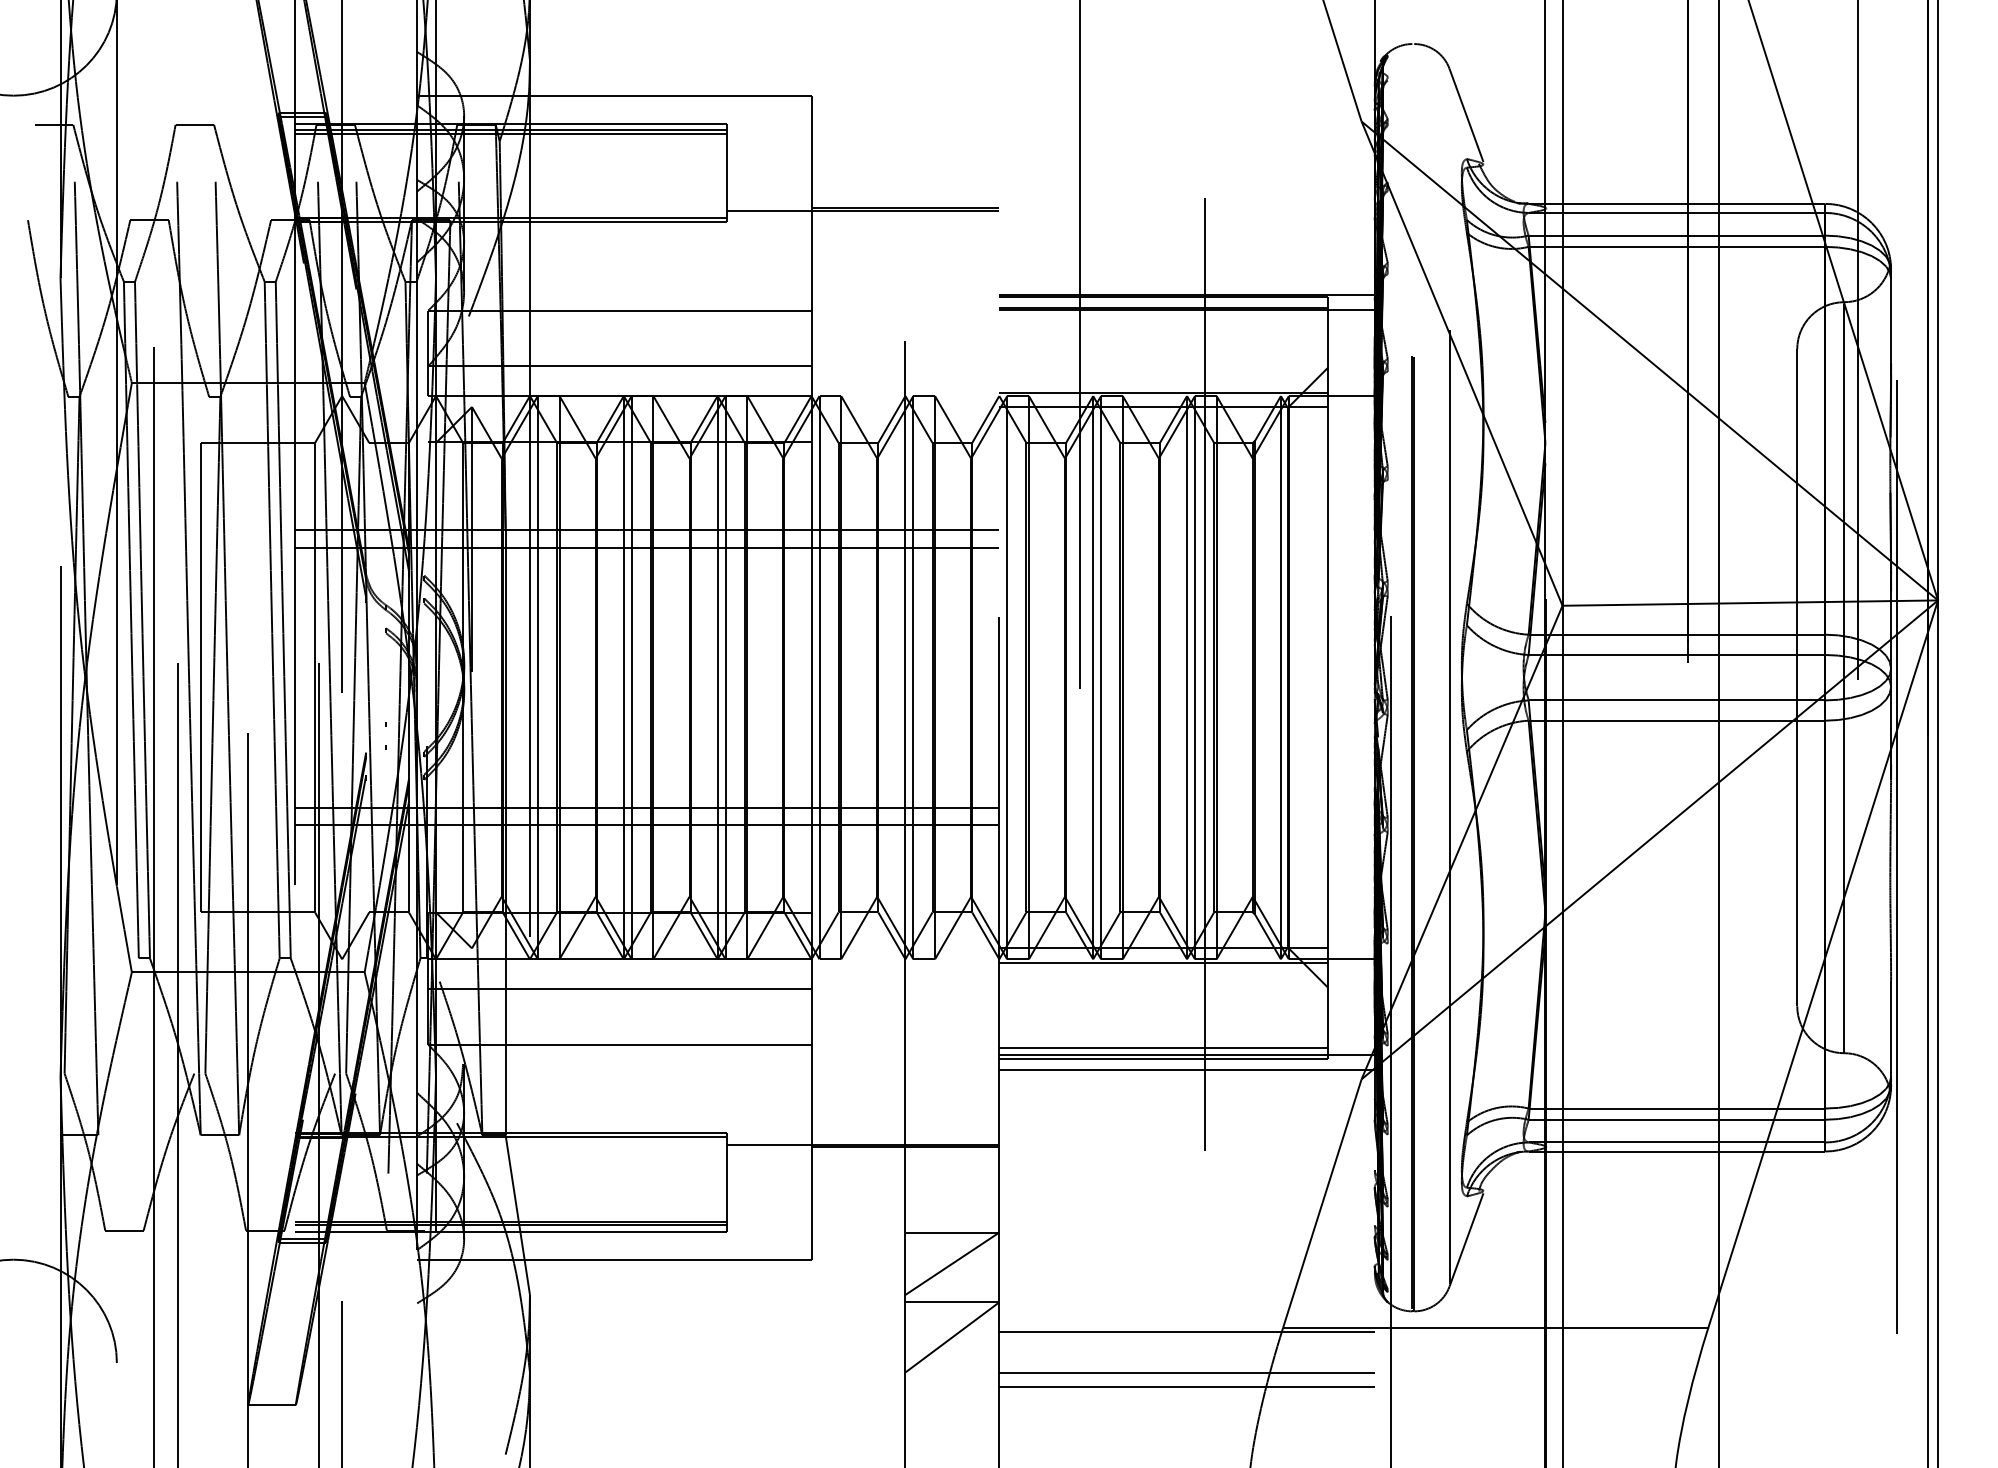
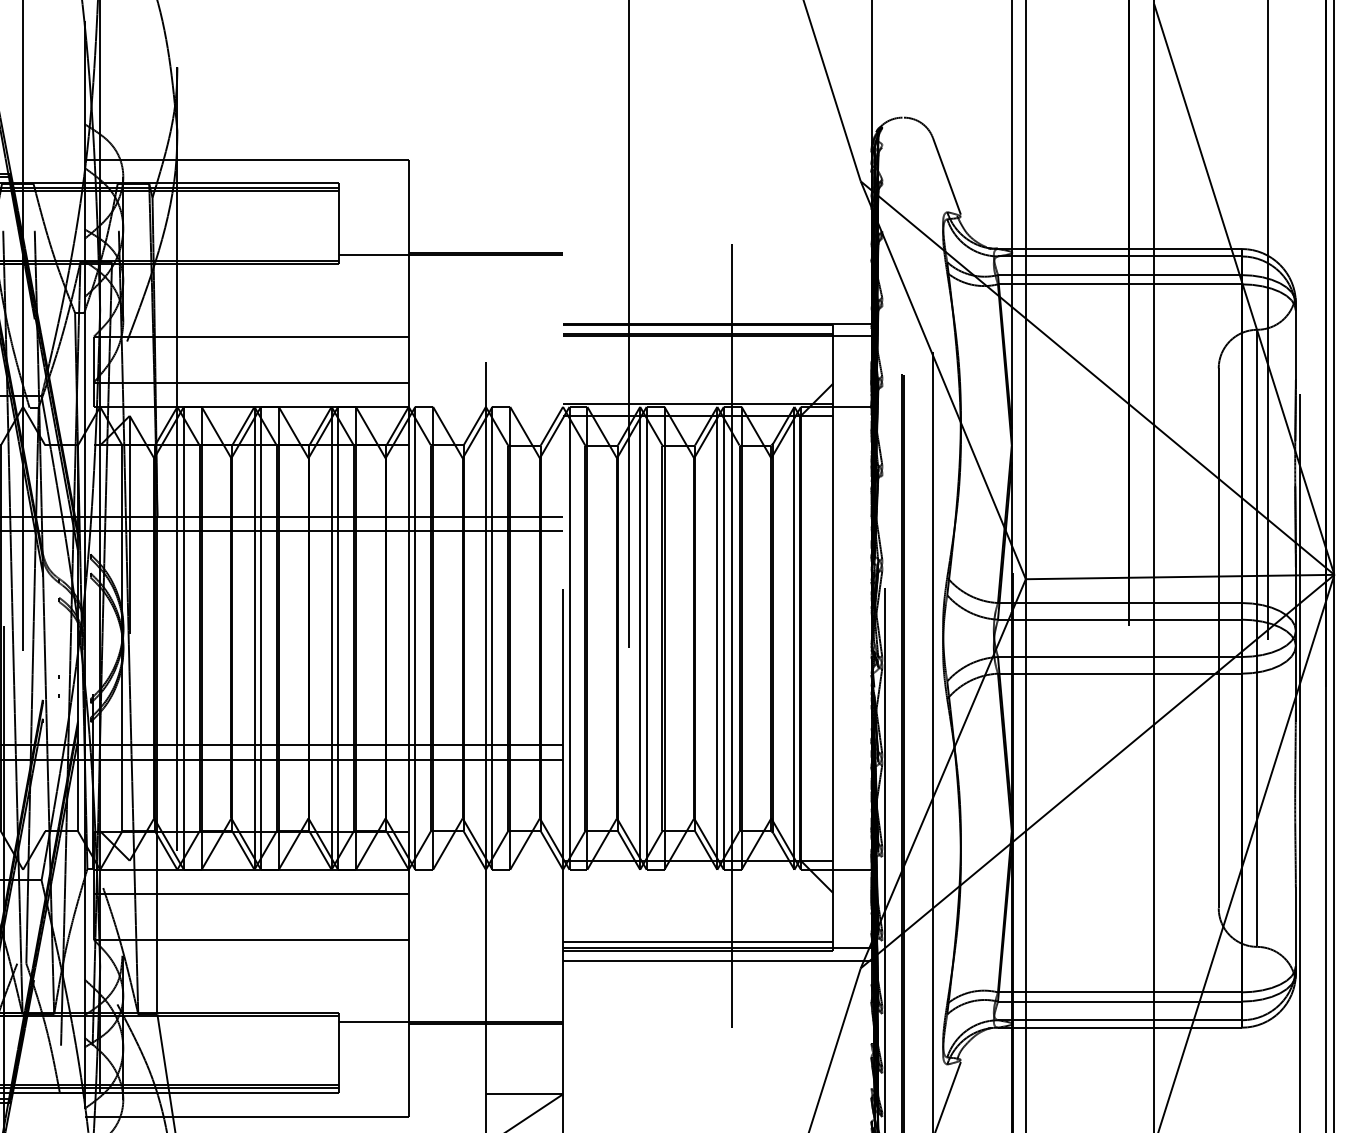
line: (1163, 962) -> (697, 872), removed

